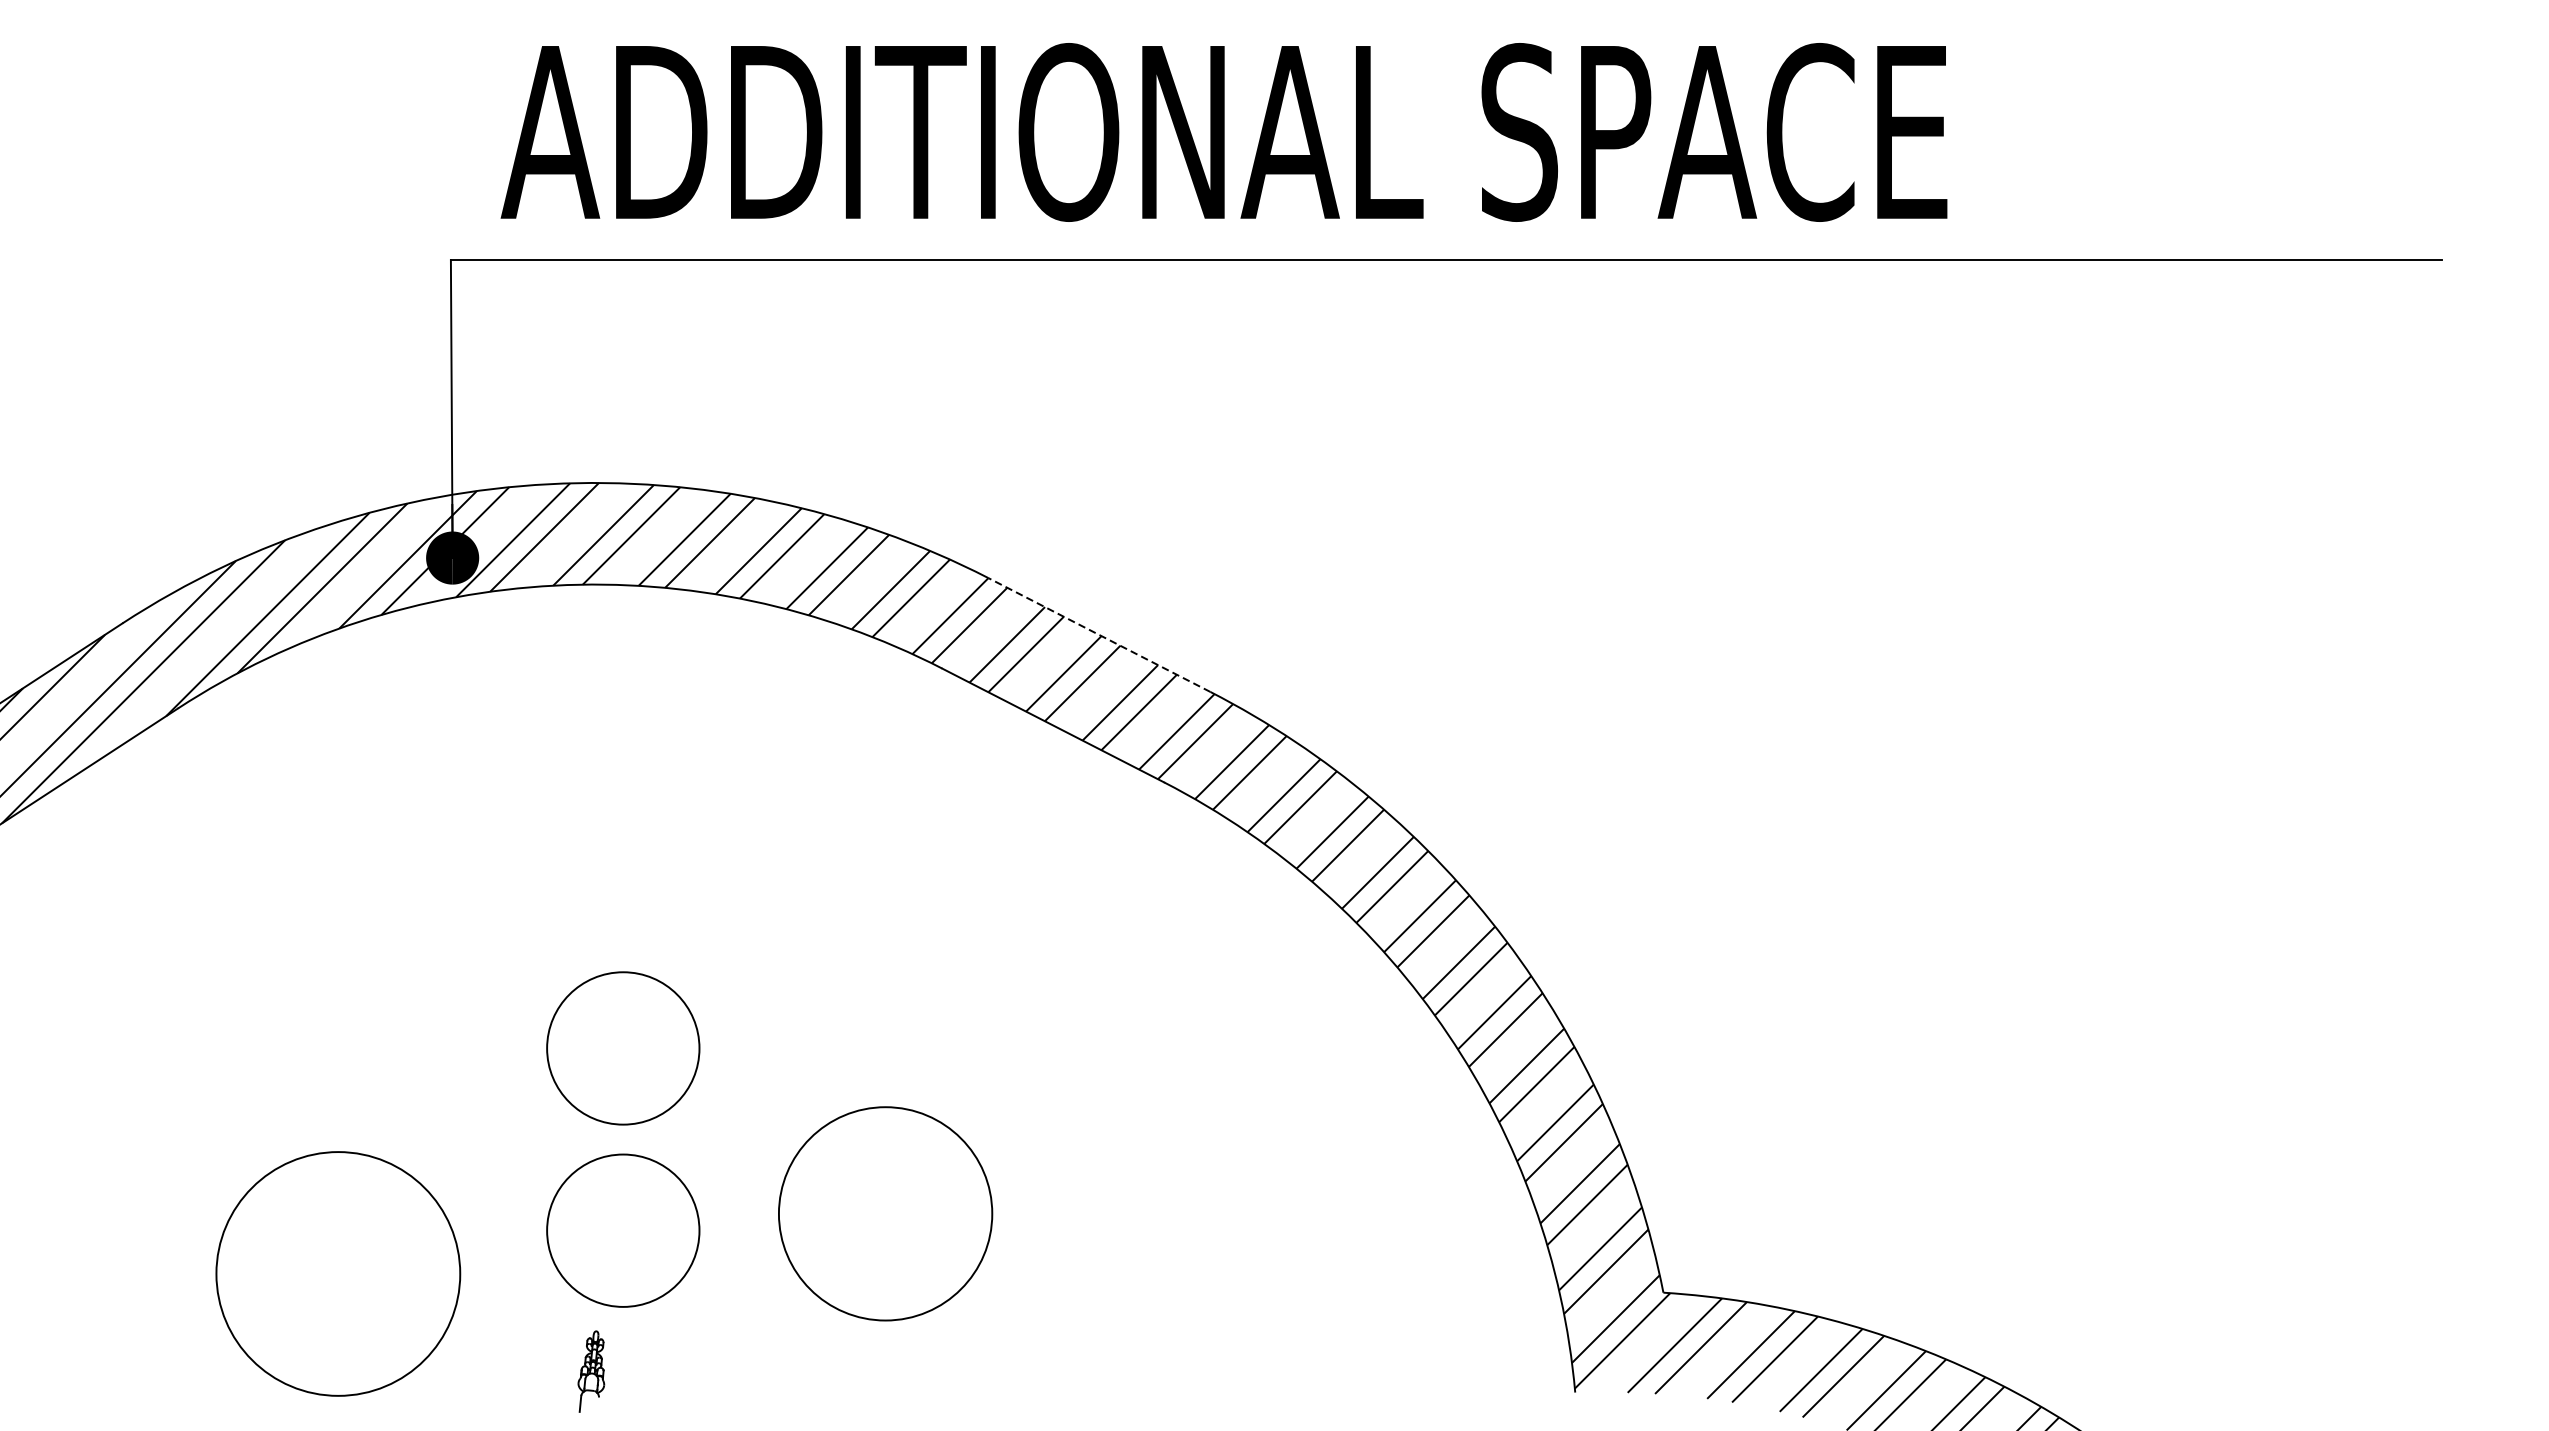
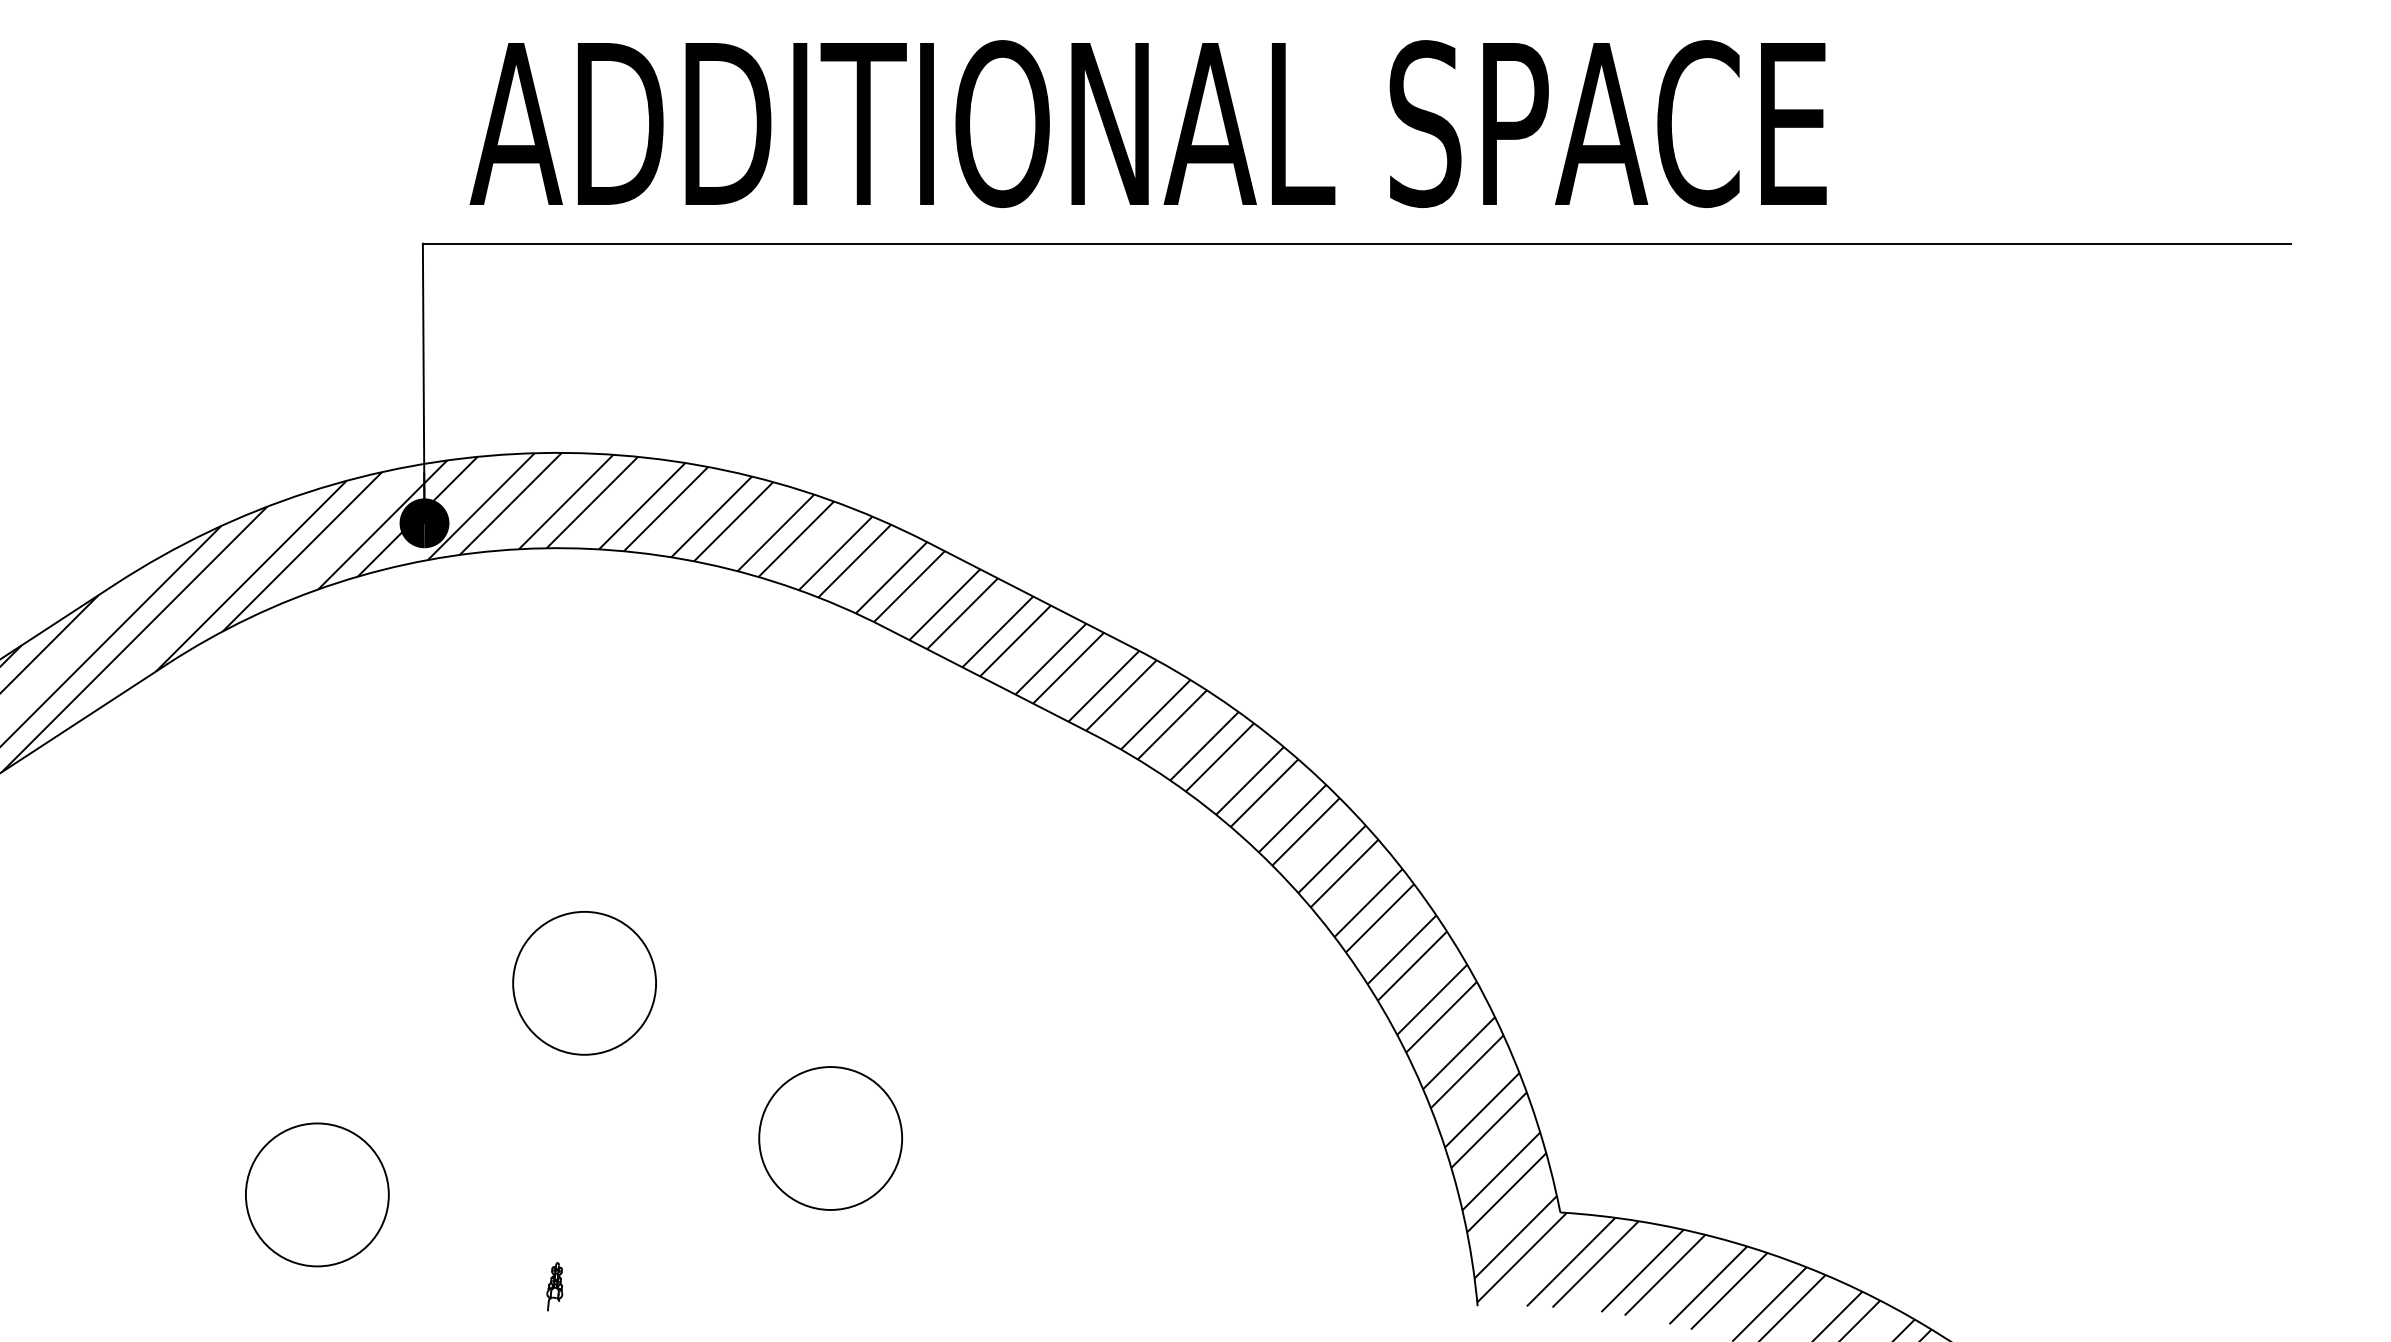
line: (1099, 635) -> (1031, 595), dashed -> solid
circle: (885, 1213) -> (830, 1138), size x0.71
circle: (623, 1230) -> (584, 1154), removed
circle: (338, 1273) -> (317, 1194), size x0.62
part: (591, 1371) -> (554, 1286), size x0.62

